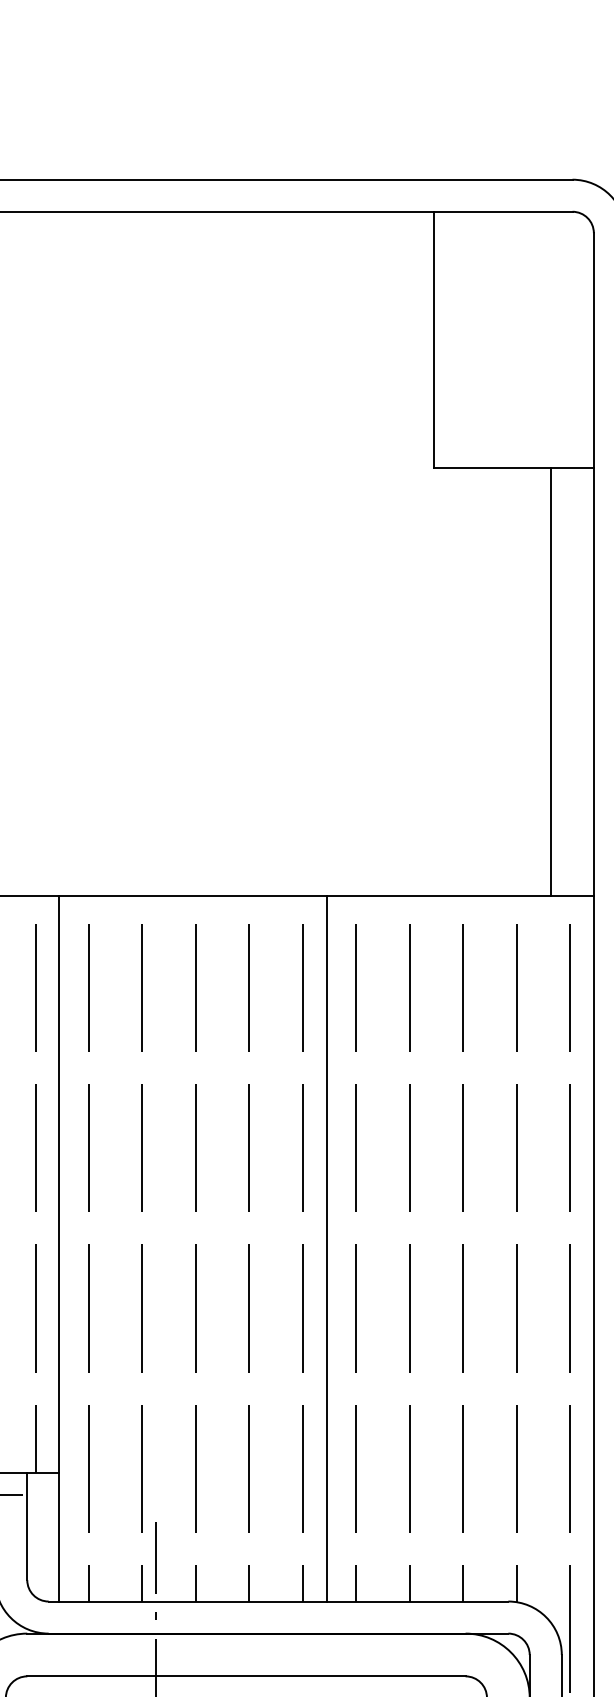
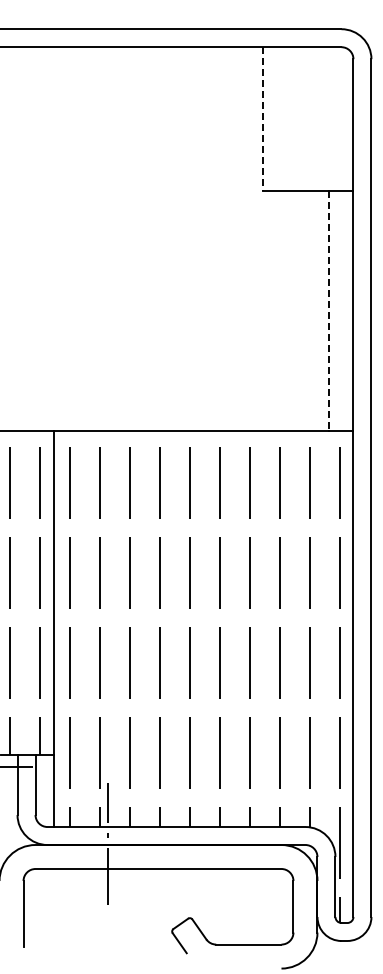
line: (433, 340) -> (263, 119), solid -> dashed
line: (551, 682) -> (329, 311), solid -> dashed
line: (326, 1249) -> (203, 629), removed

